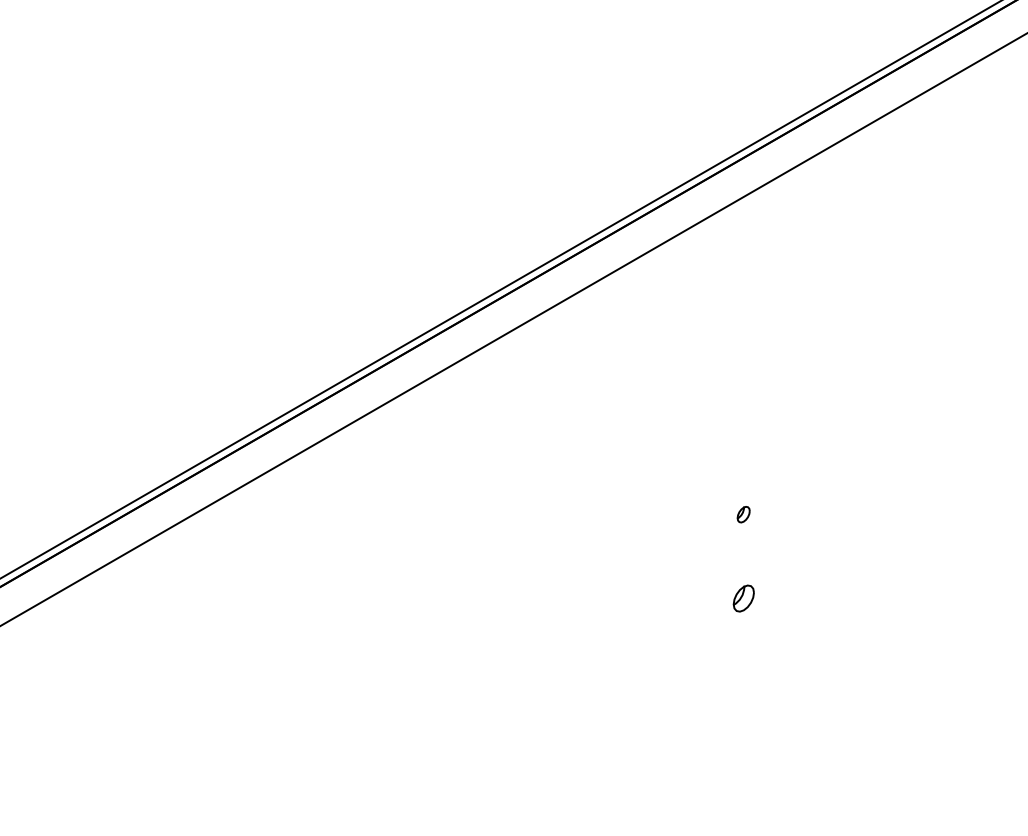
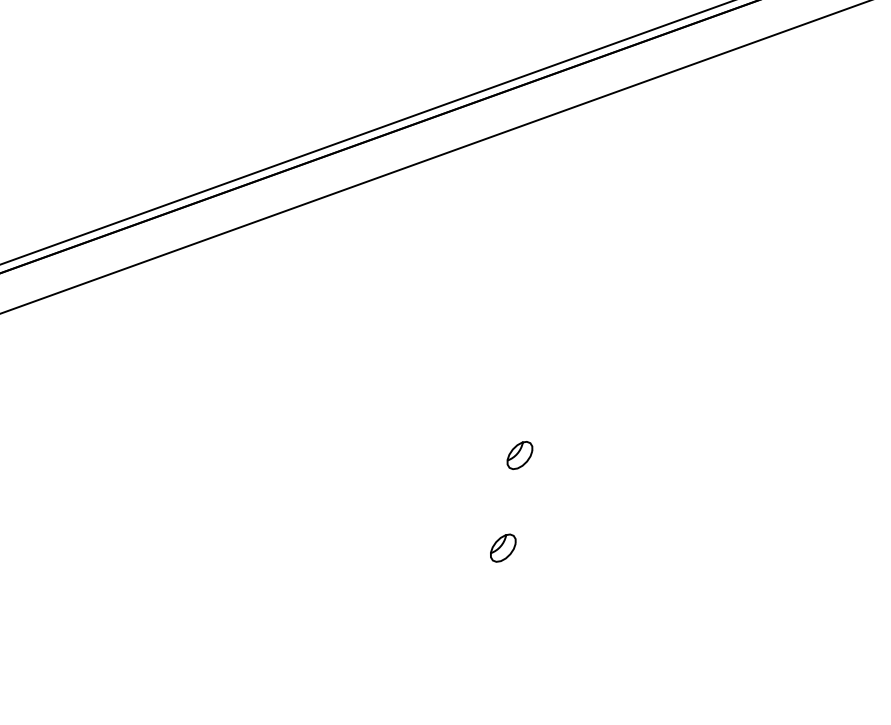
part: (743, 514) -> (519, 455), size x1.67

